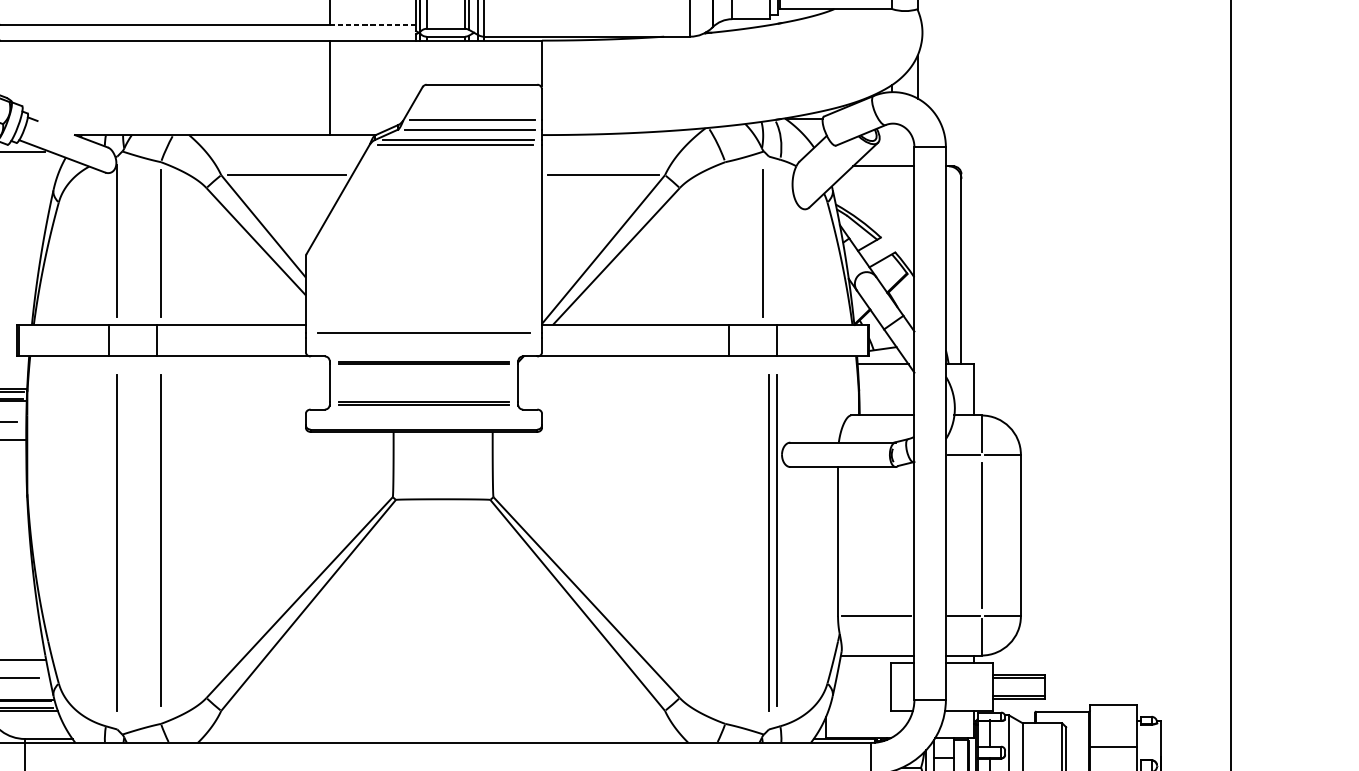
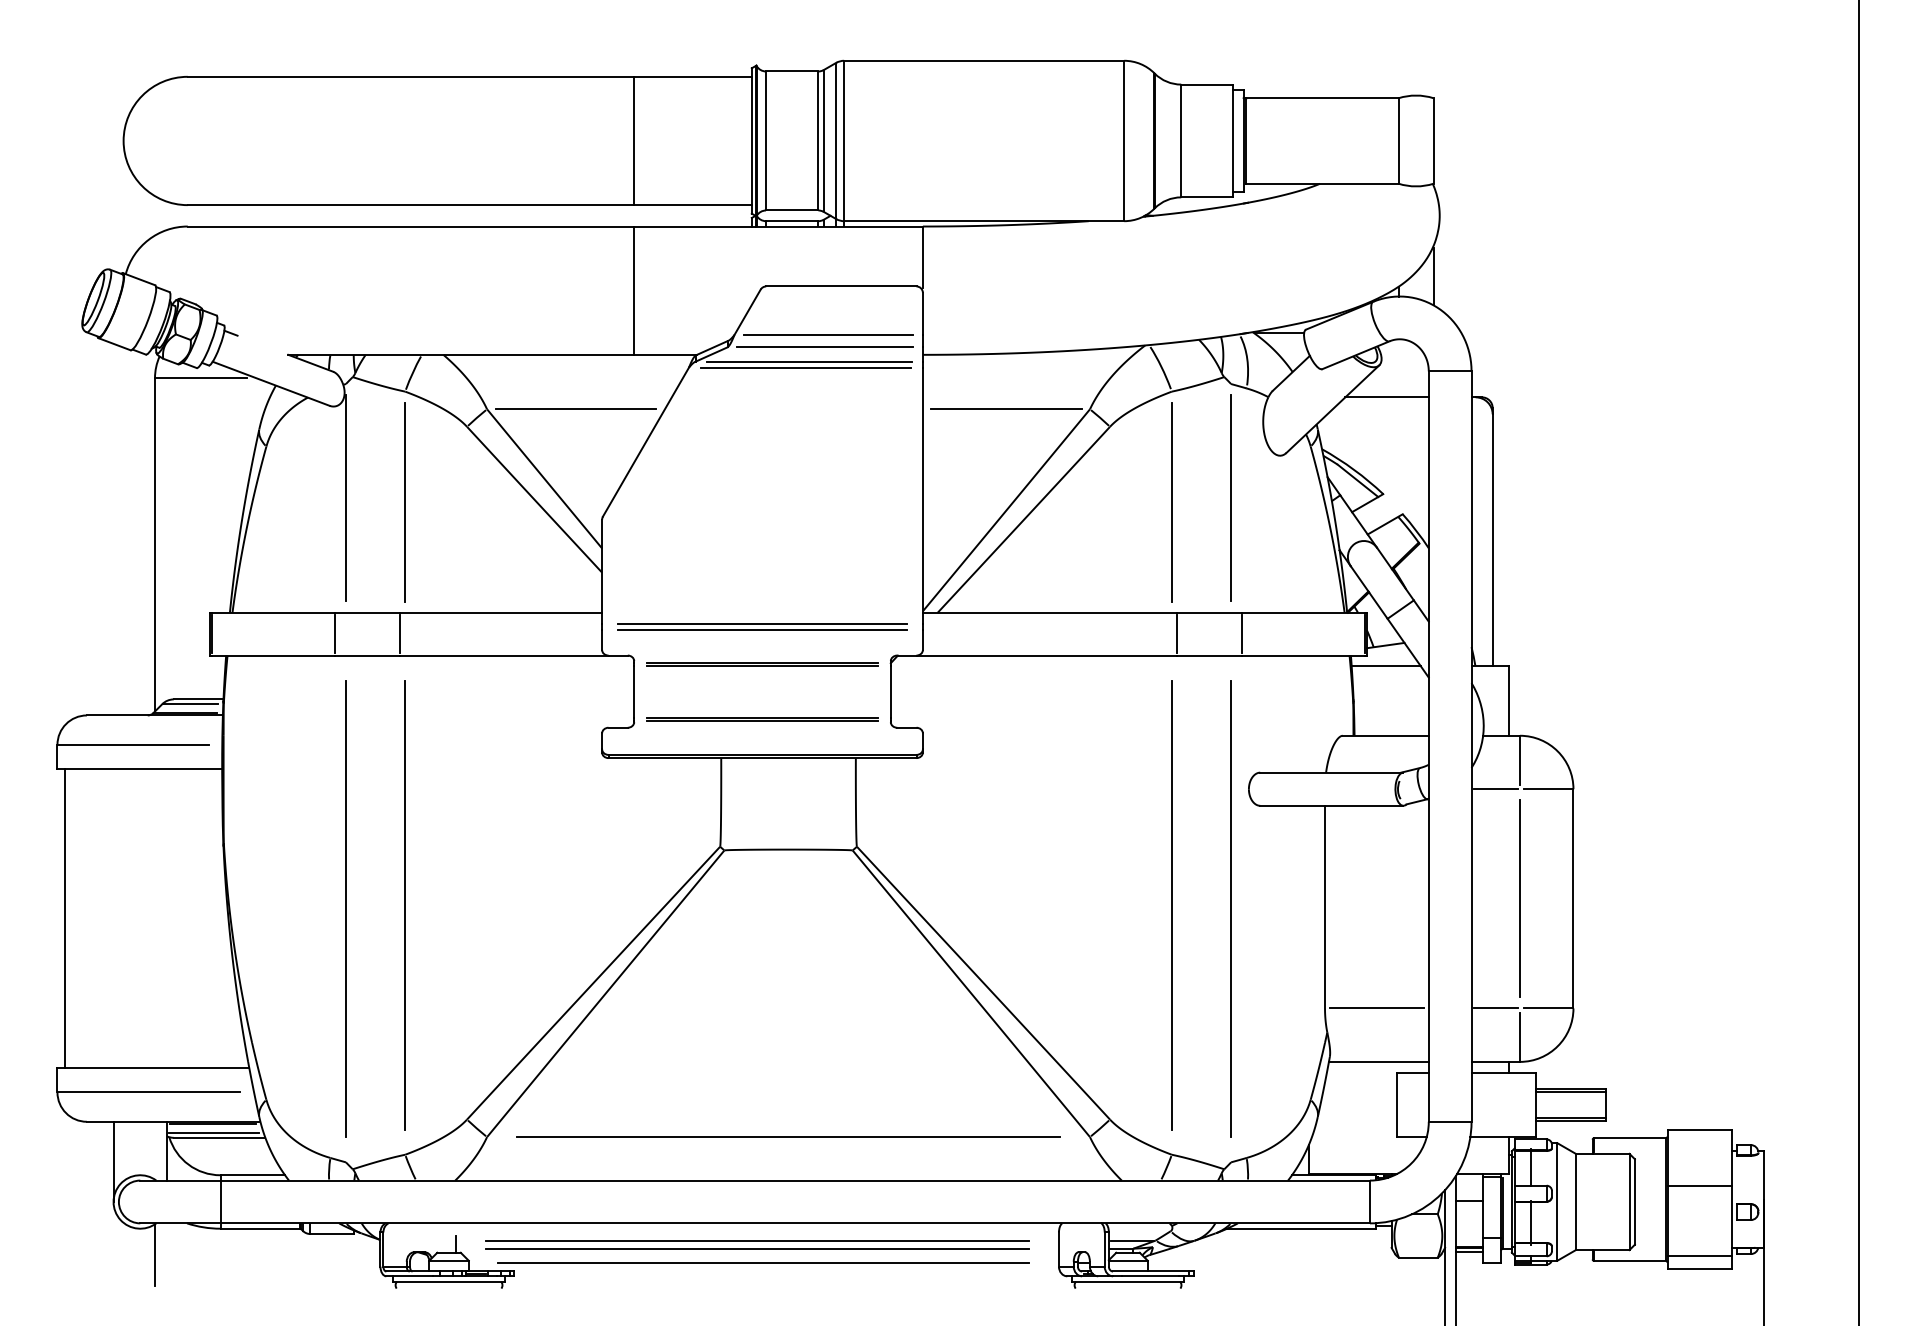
line: (373, 25) -> (693, 205), dashed -> solid
line: (769, 240) -> (1231, 498), added
line: (762, 243) -> (1171, 502), moved
line: (423, 337) -> (762, 629), added
line: (776, 540) -> (1171, 905), moved
line: (443, 711) -> (788, 1137), added

